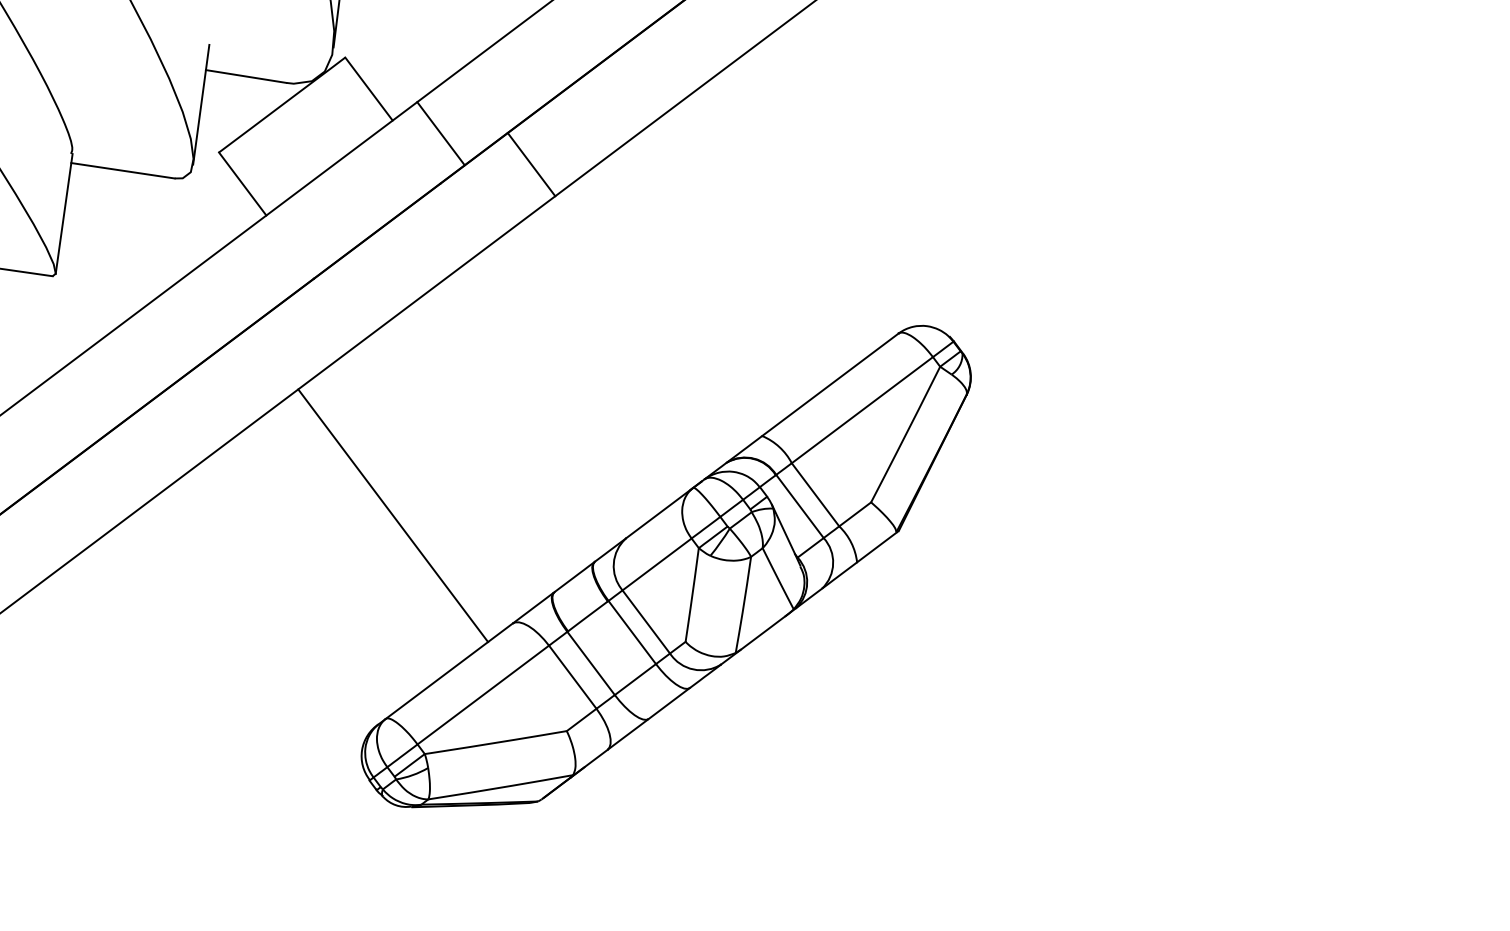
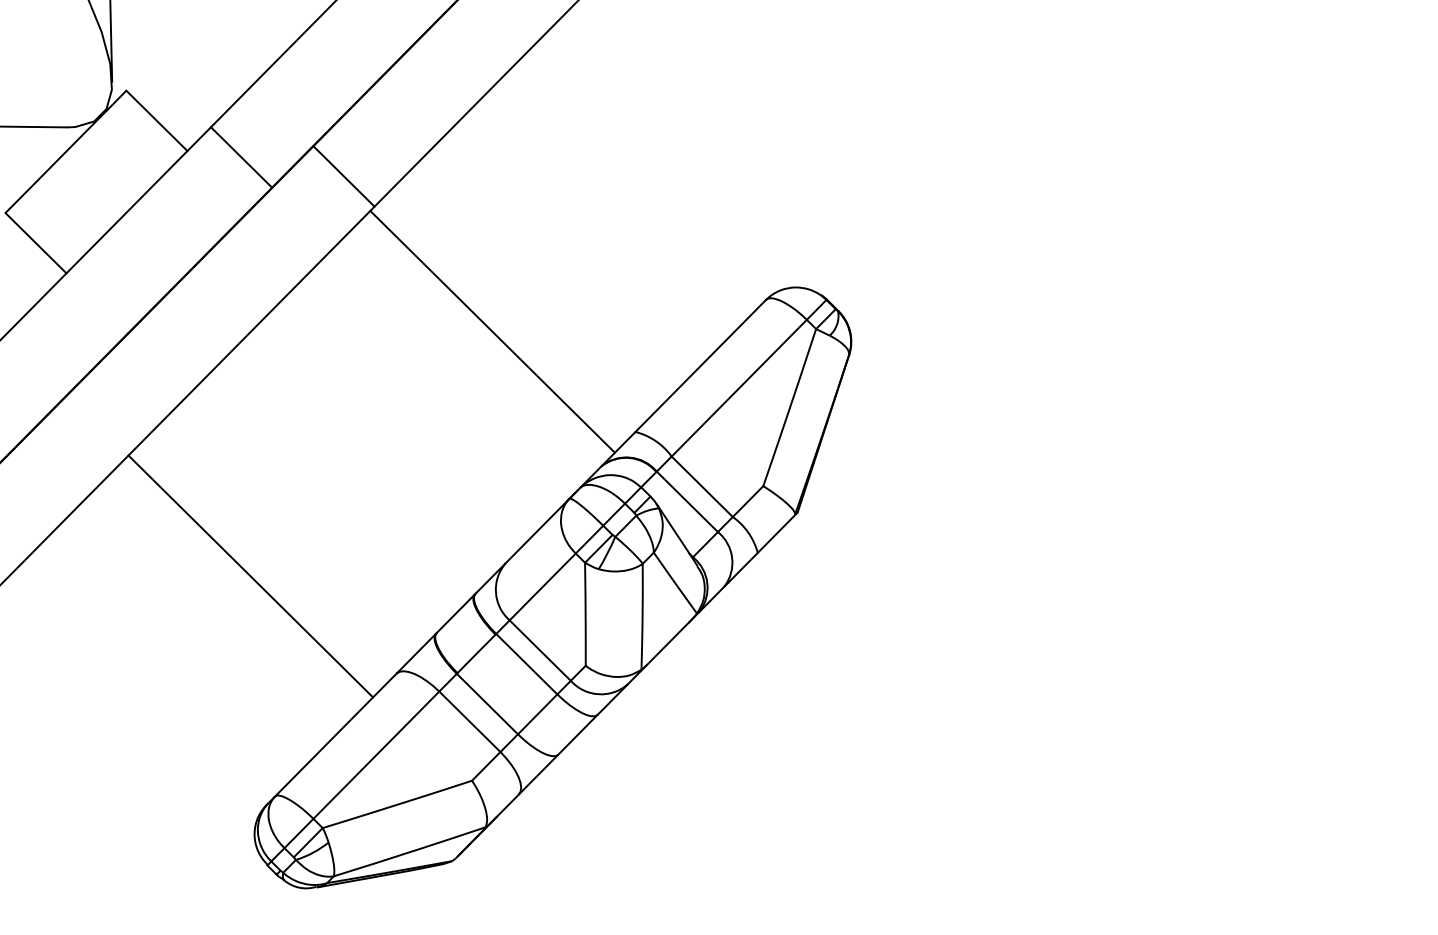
line: (645, 325) -> (492, 331), added

